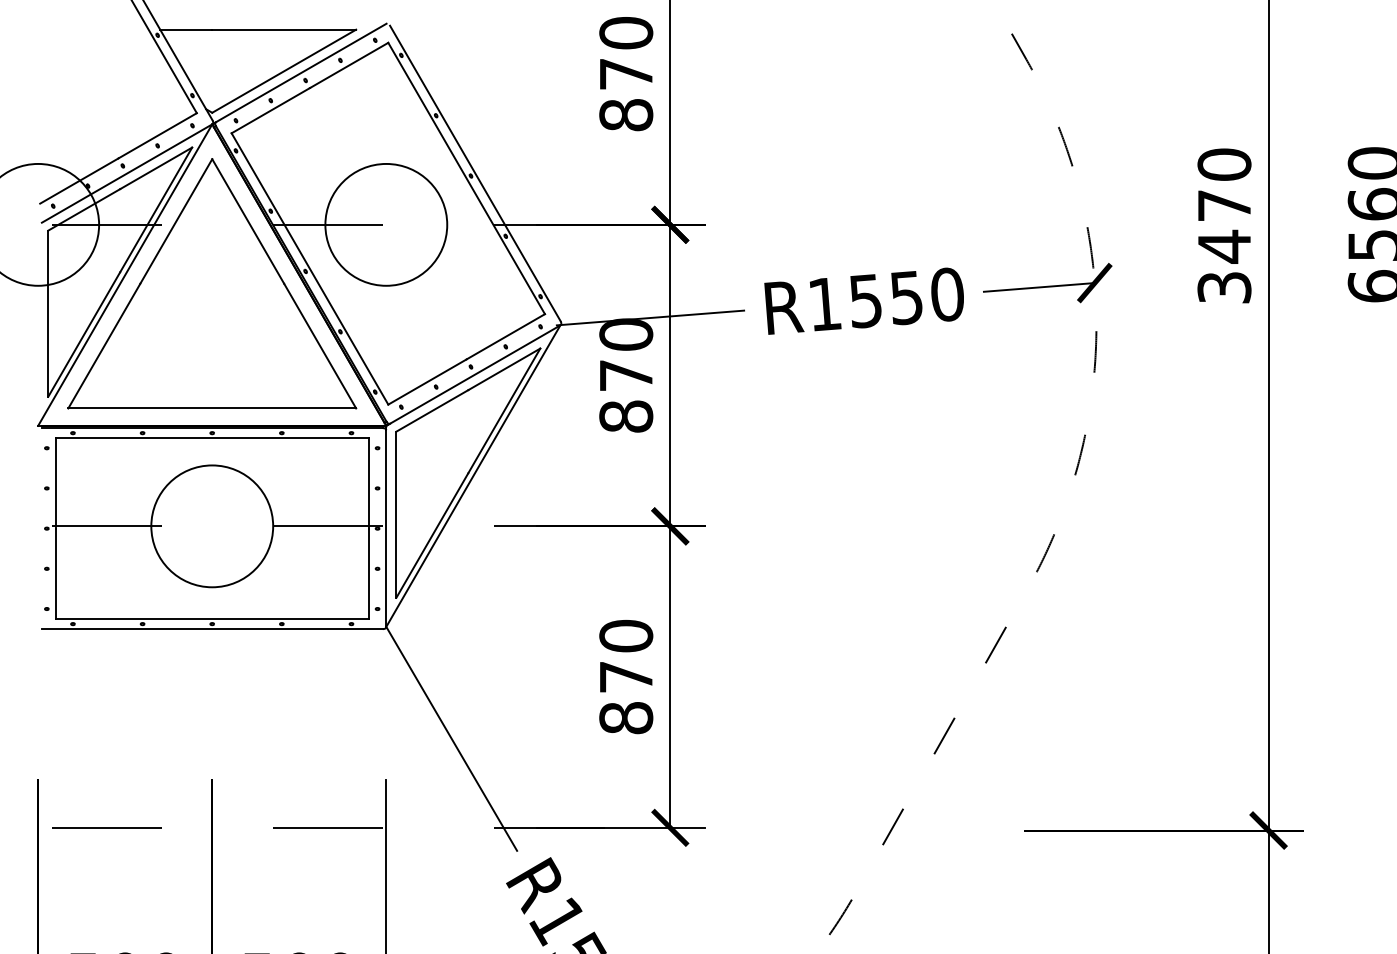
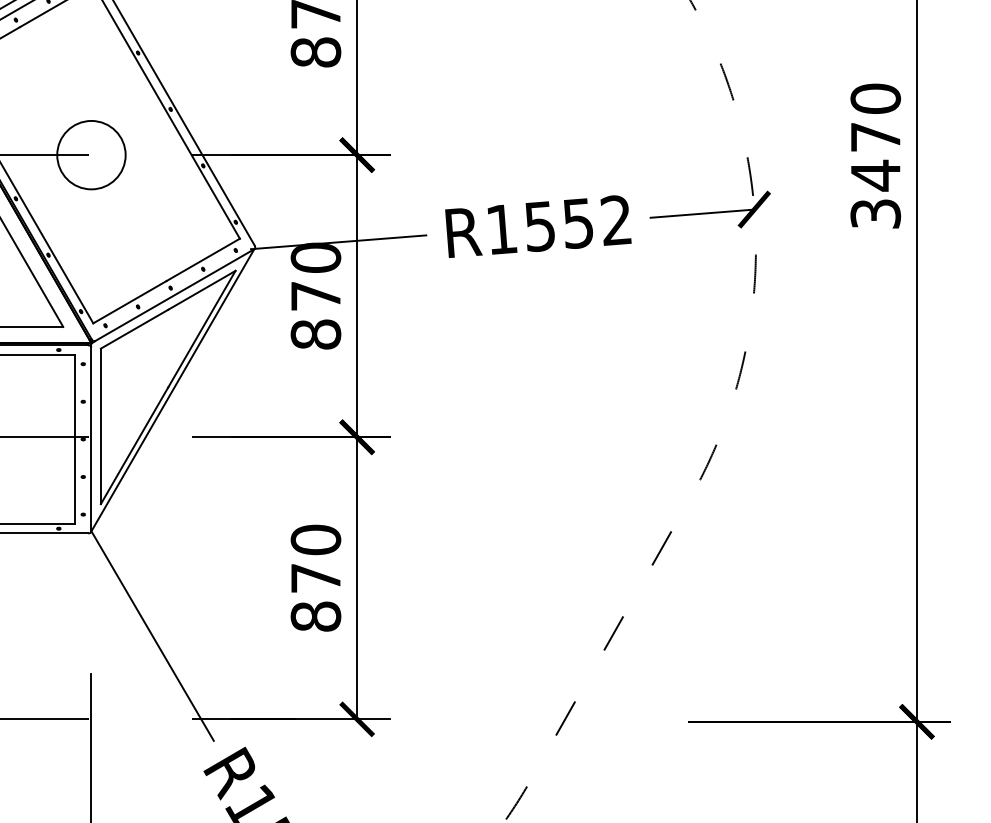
circle: (386, 224) -> (91, 154), size x0.6
text: (946, 294) -> (615, 220), R1550 -> R1552

